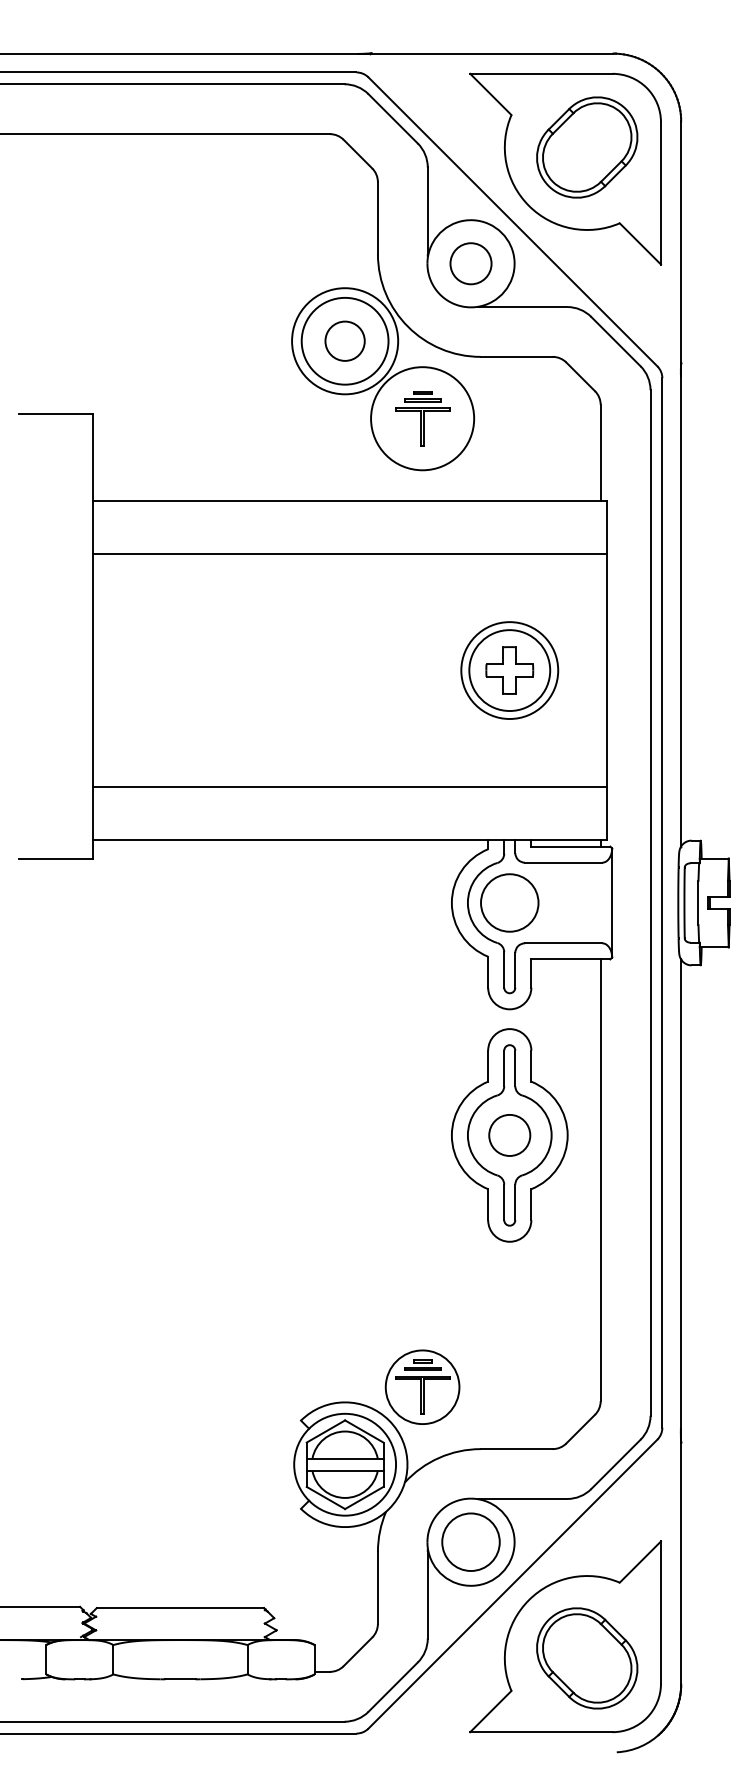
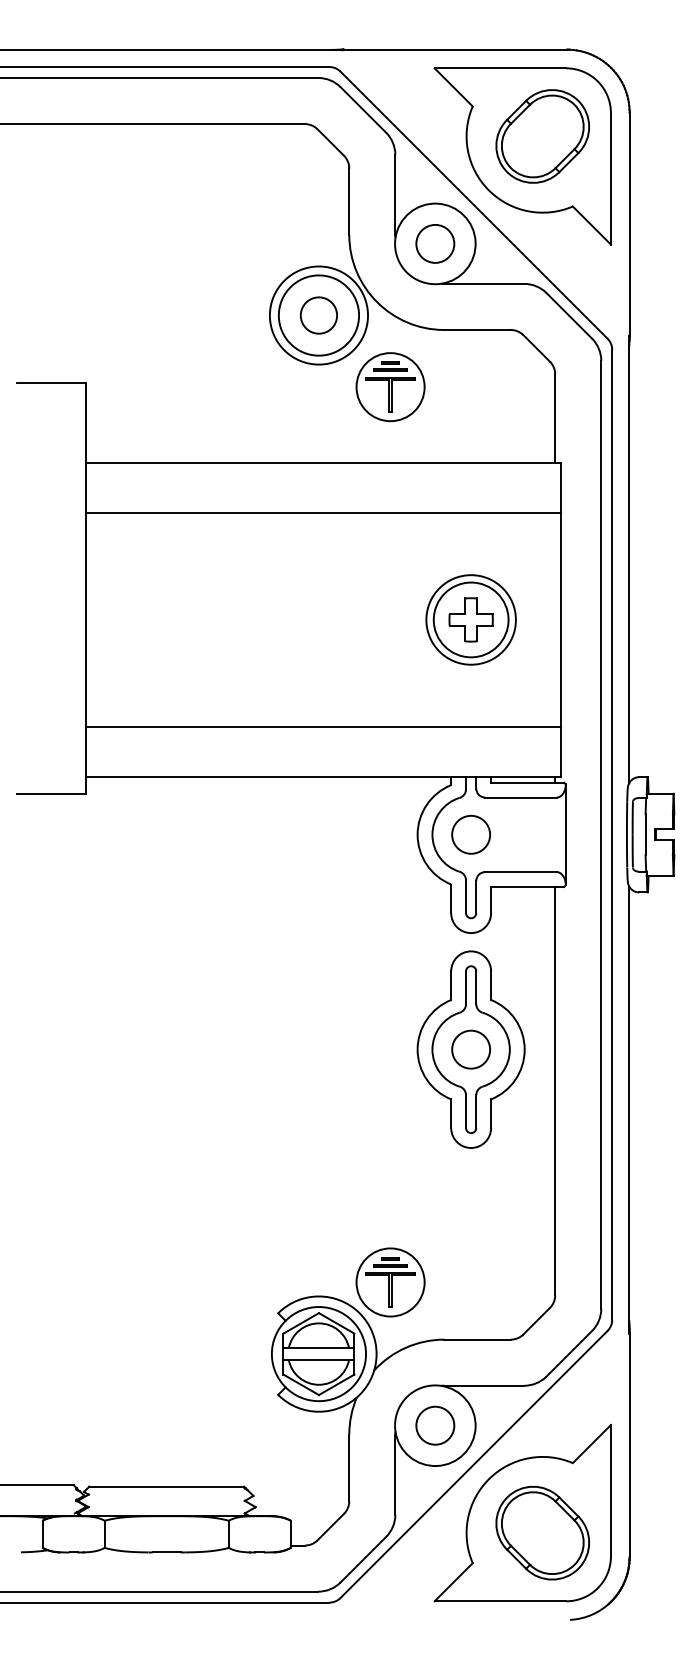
circle: (422, 418) -> (390, 386), size x0.71
circle: (509, 902) -> (470, 834), size x0.71
circle: (470, 1541) -> (434, 1425), size x0.71

